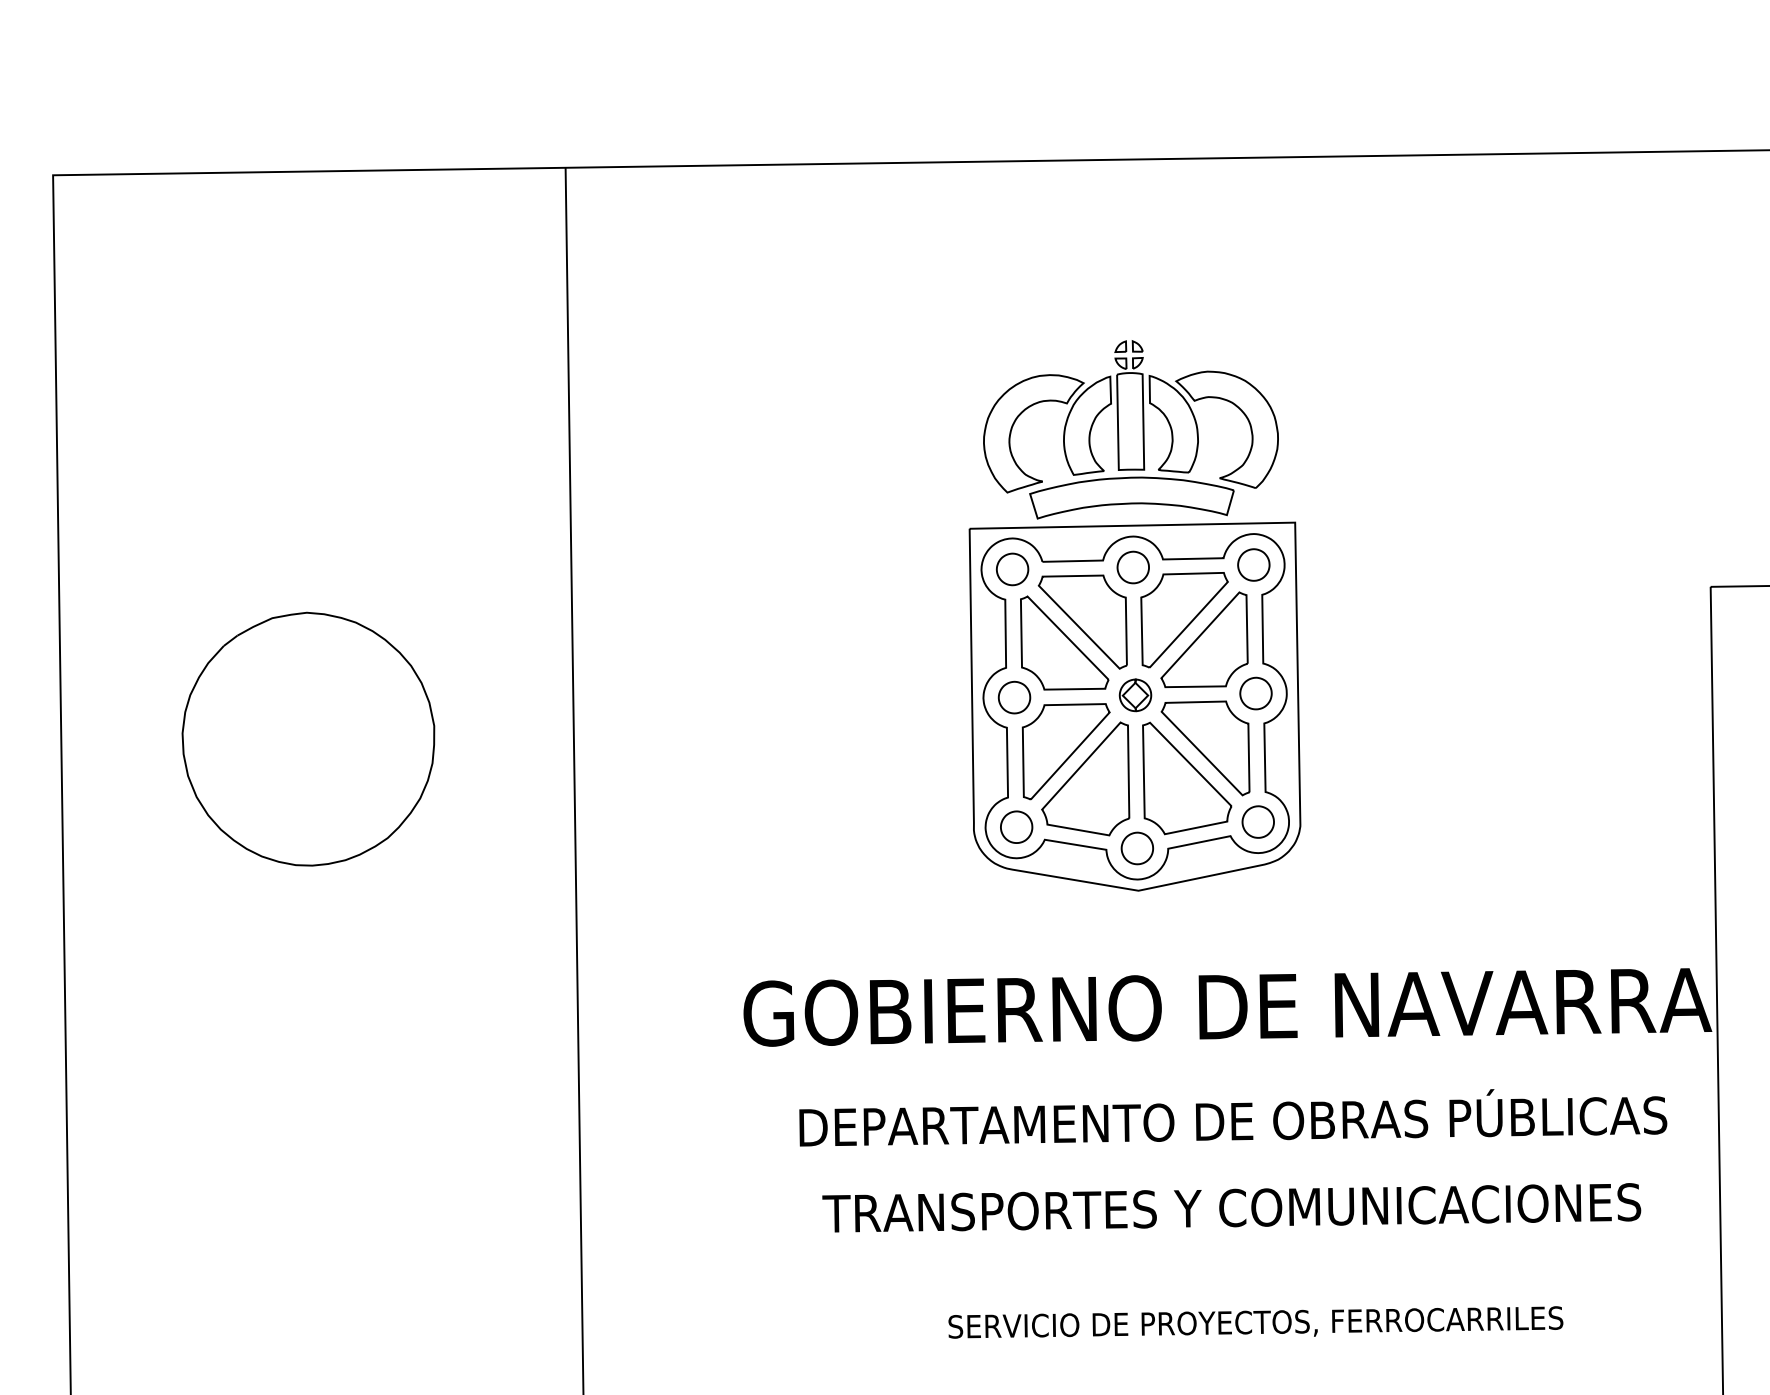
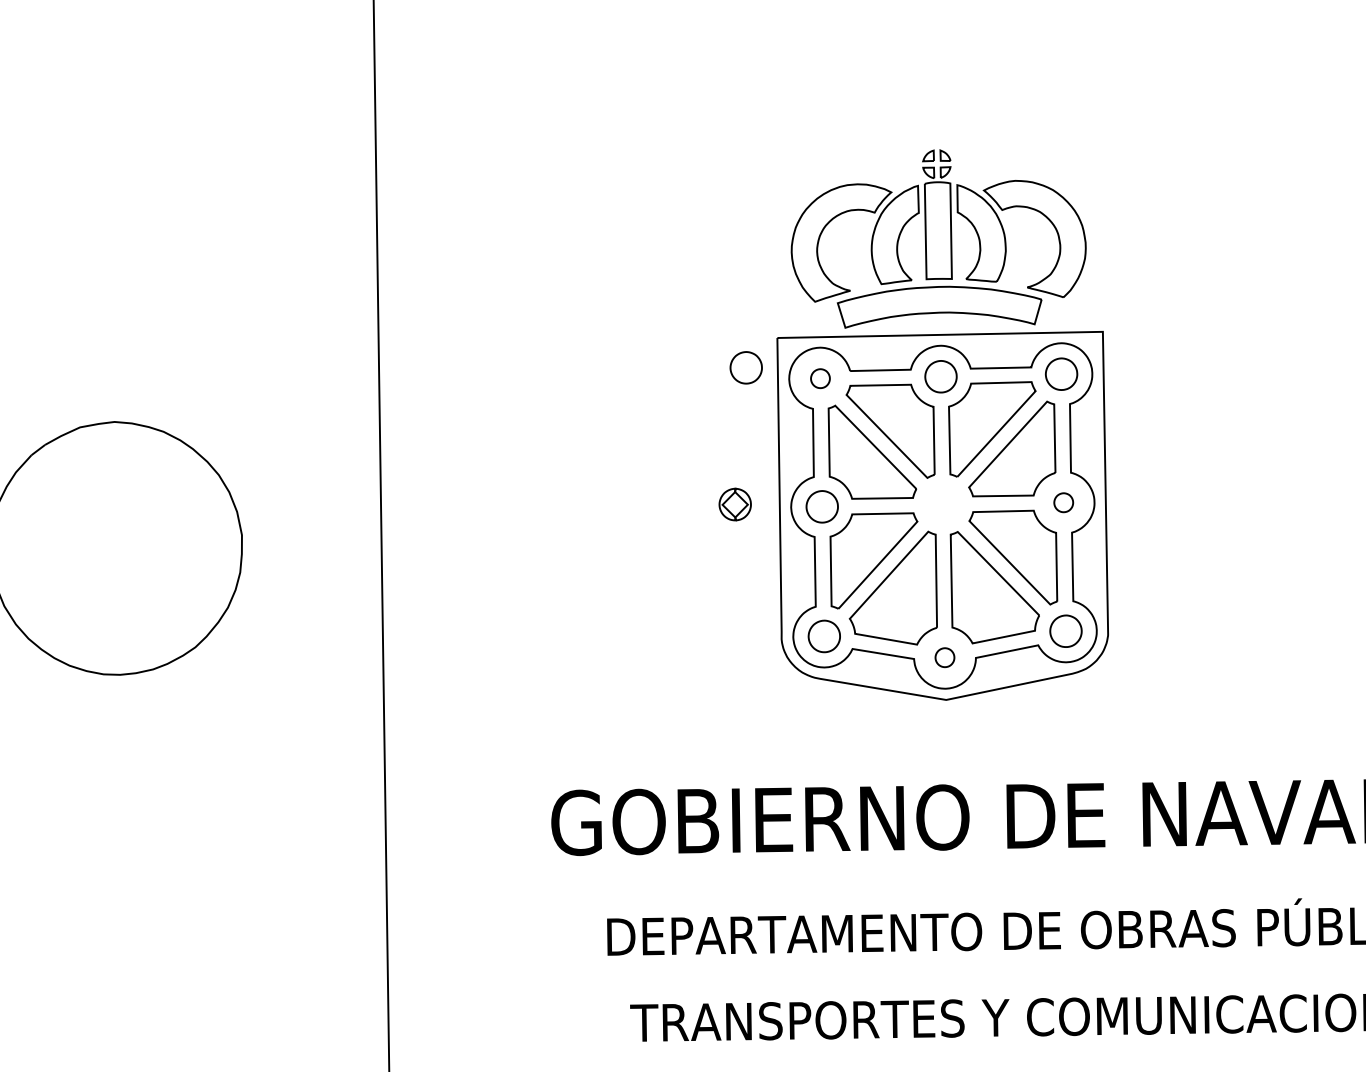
part: (938, 558) -> (746, 367), added
part: (1012, 569) -> (820, 378), size x0.6
part: (1255, 693) -> (1063, 502), size x0.6
part: (1135, 695) -> (735, 504), moved
part: (1136, 848) -> (944, 657), size x0.6

